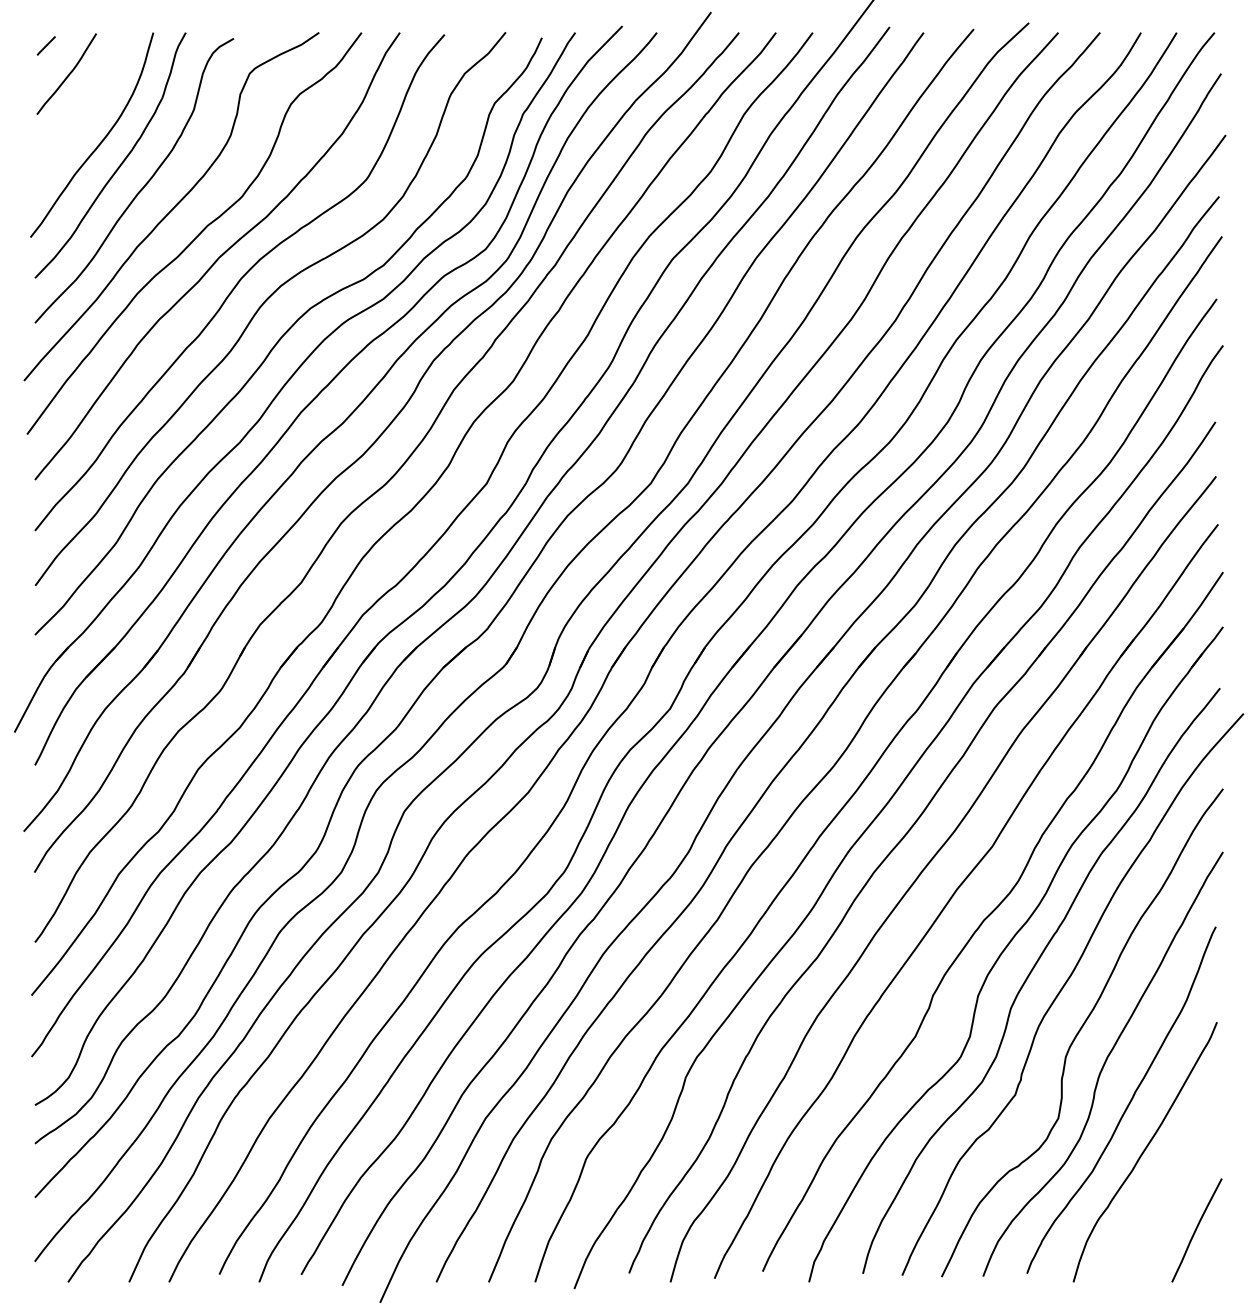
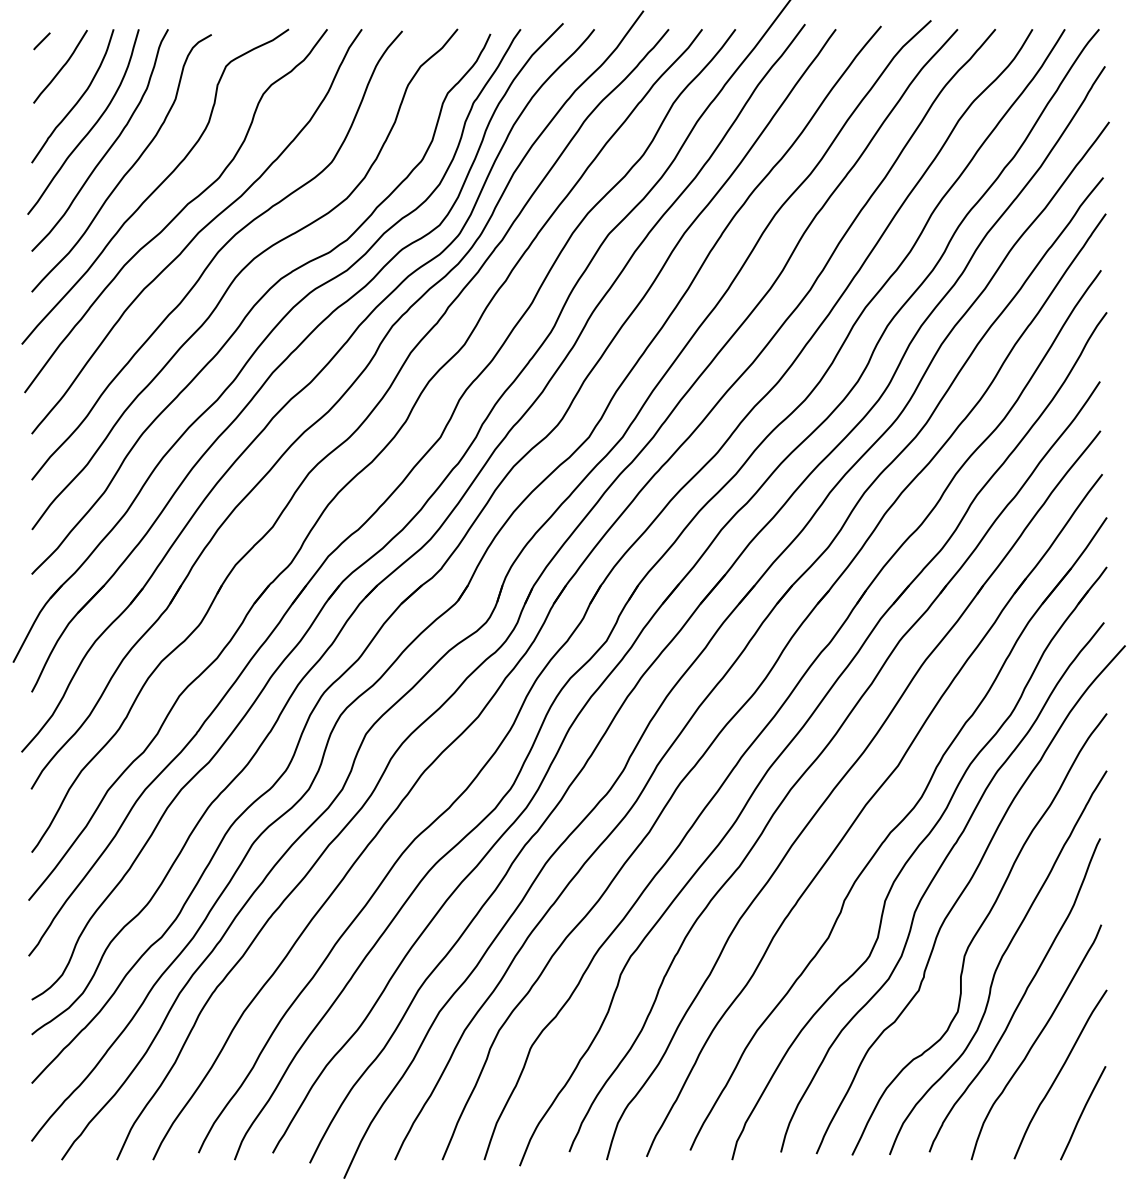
curve: (85, 111) -> (77, 100), added
curve: (1171, 1186) -> (1060, 1073), added

